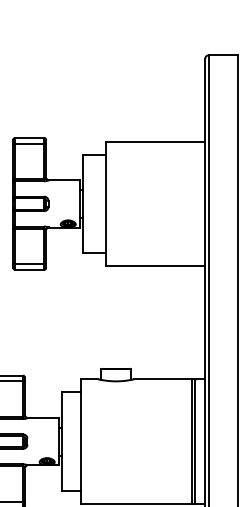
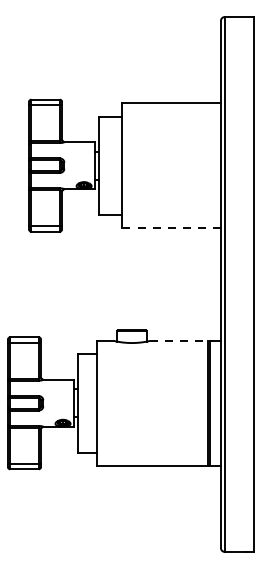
line: (154, 266) -> (170, 228), solid -> dashed
line: (164, 378) -> (180, 340), solid -> dashed

